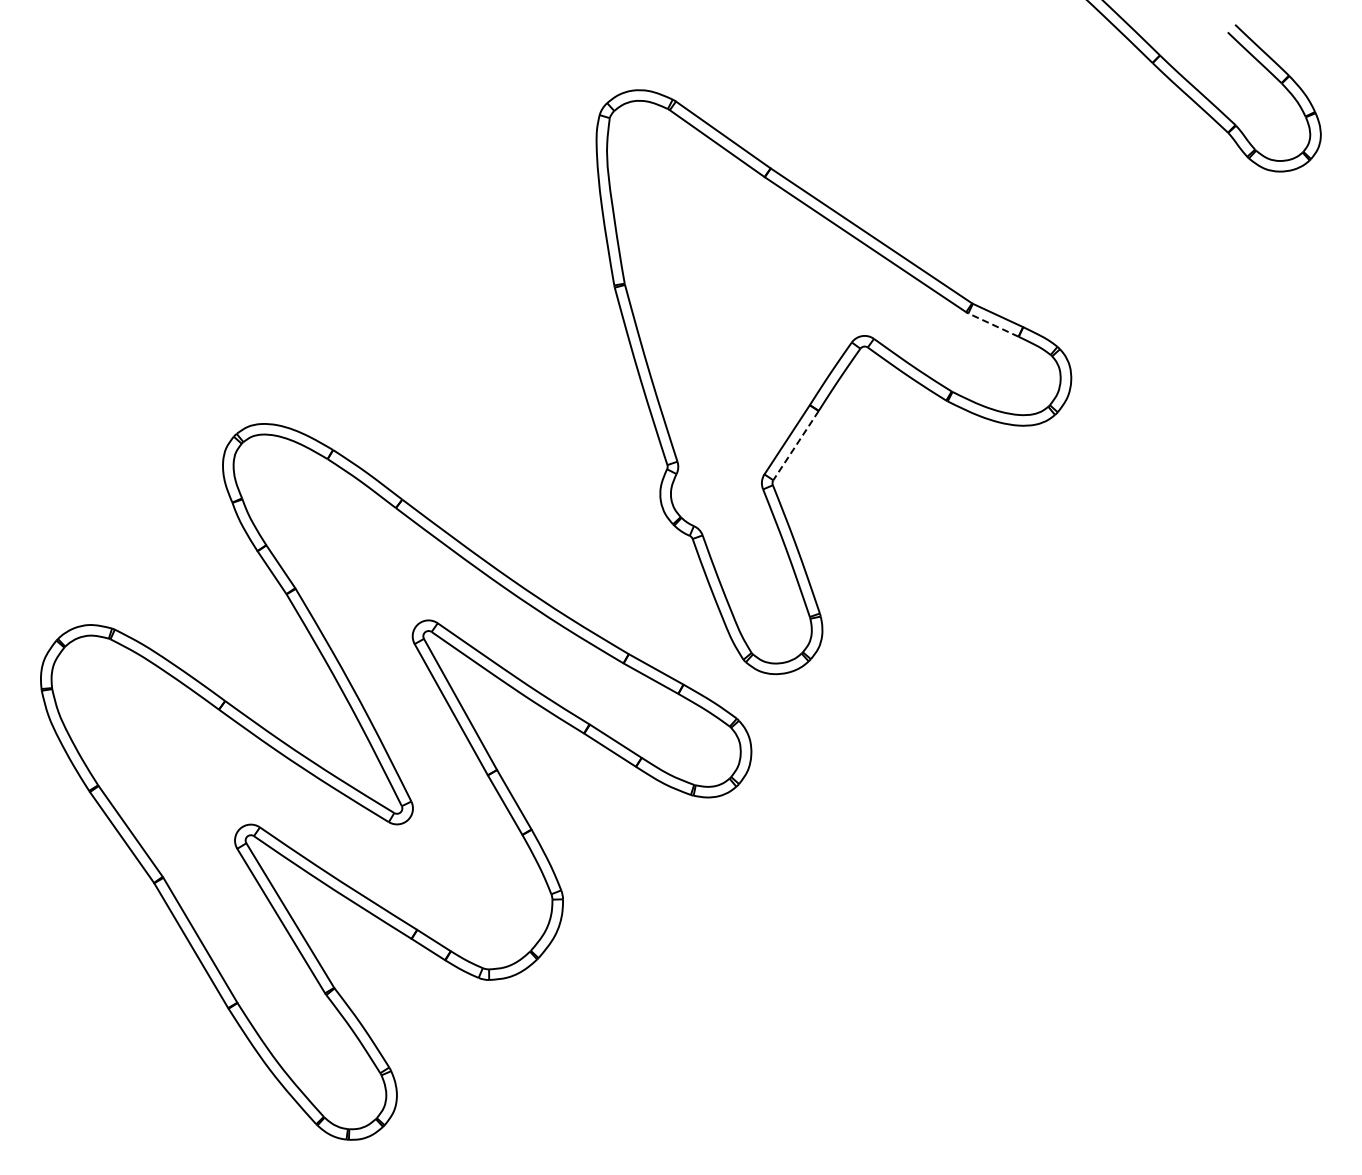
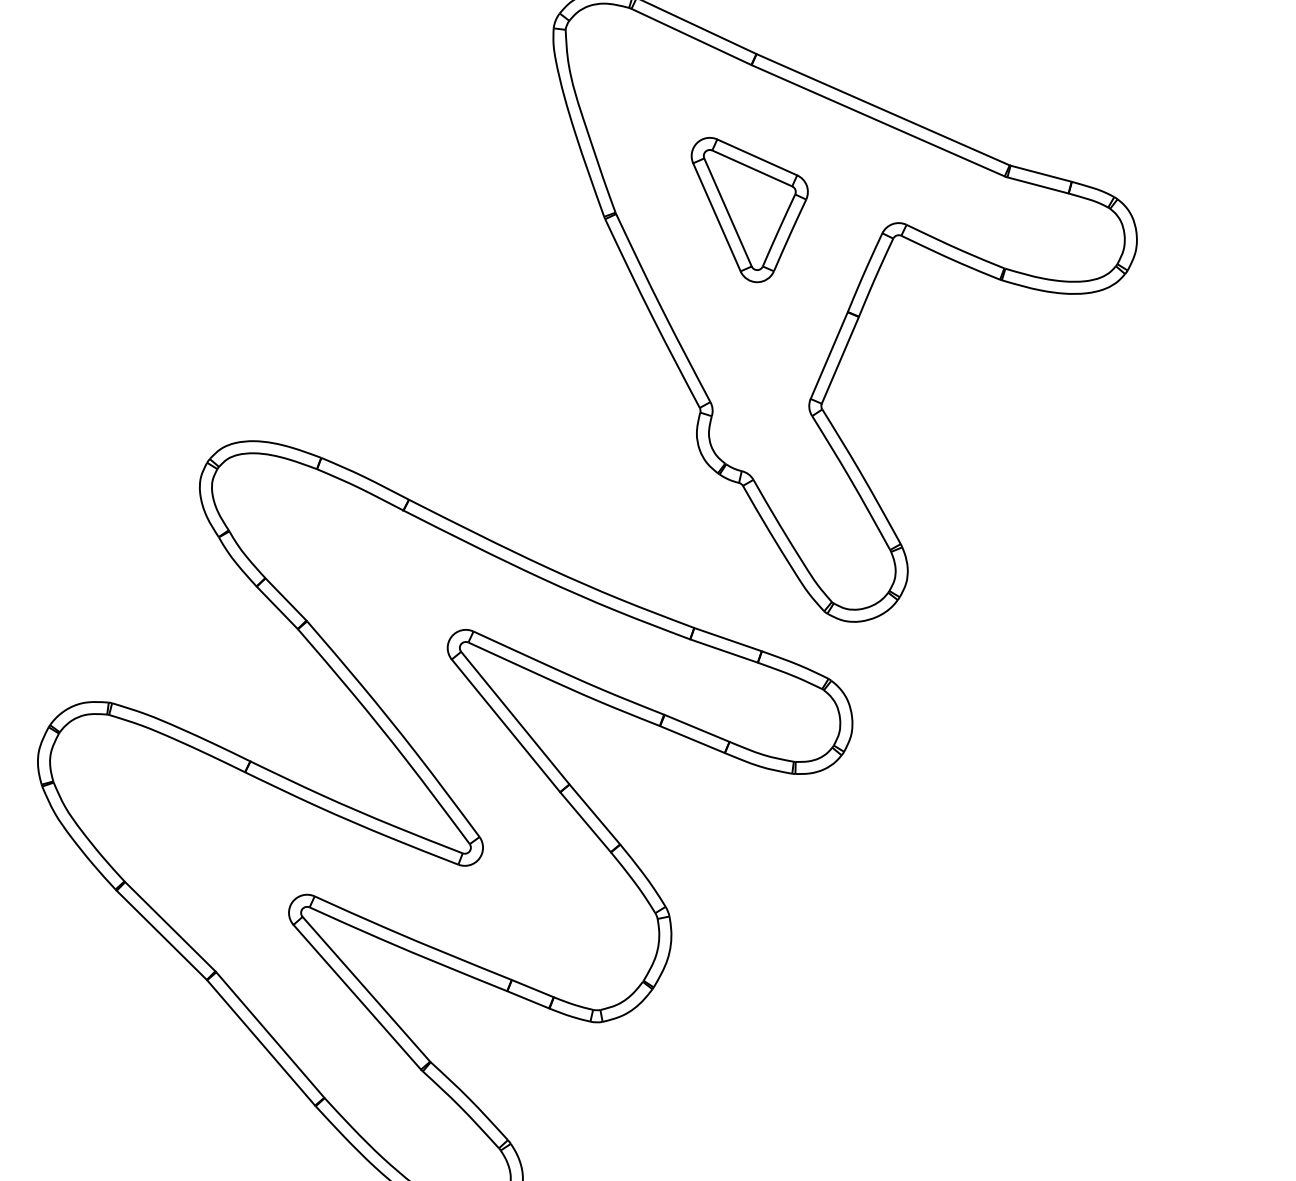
part: (746, 299) -> (755, 206), added
line: (993, 325) -> (1038, 185), dashed -> solid
line: (795, 446) -> (839, 361), dashed -> solid

